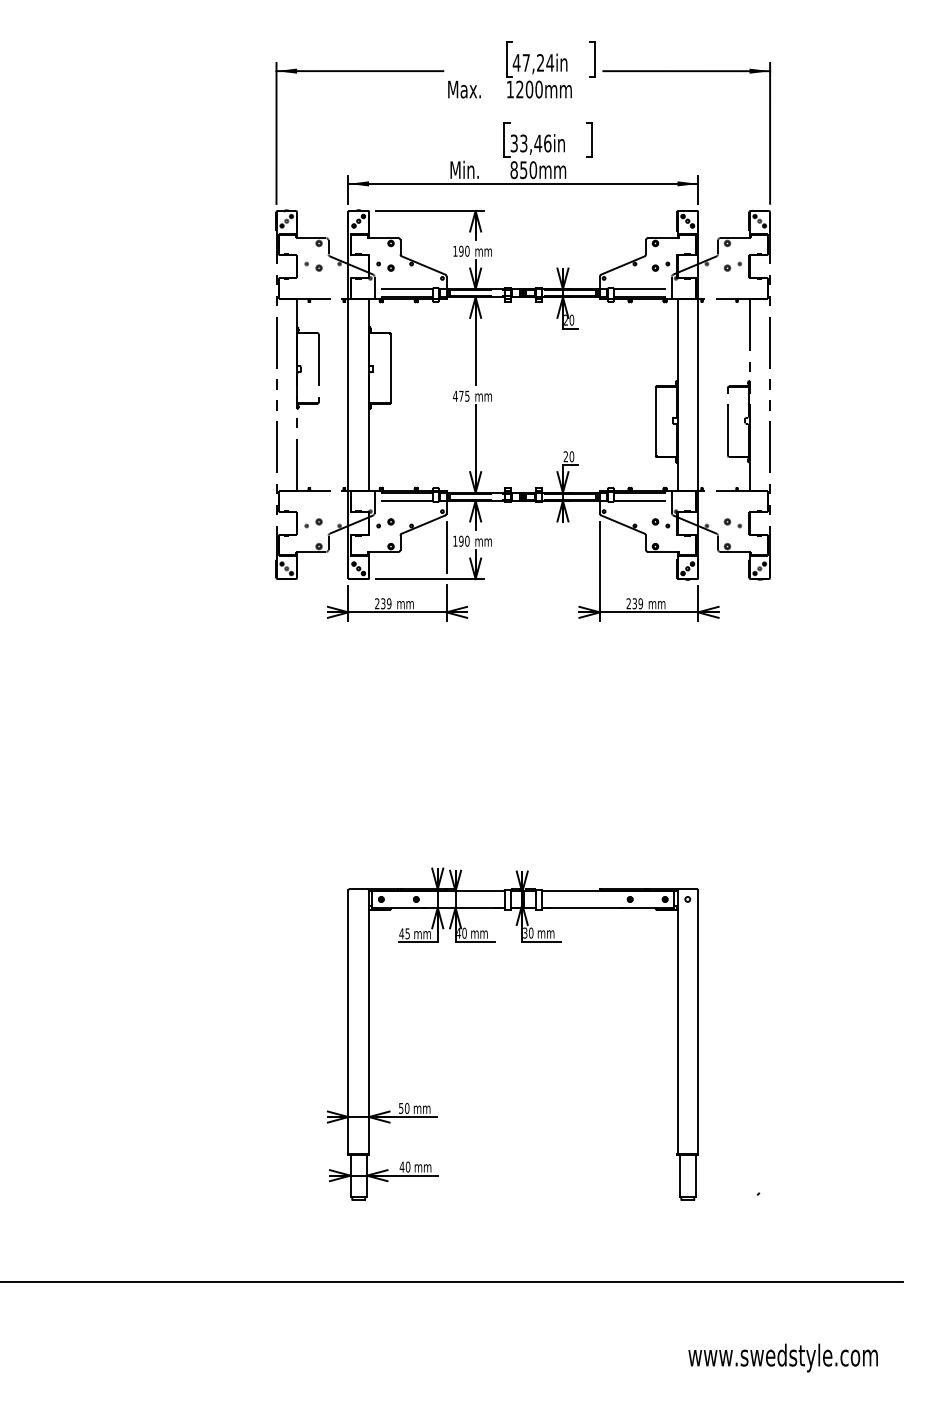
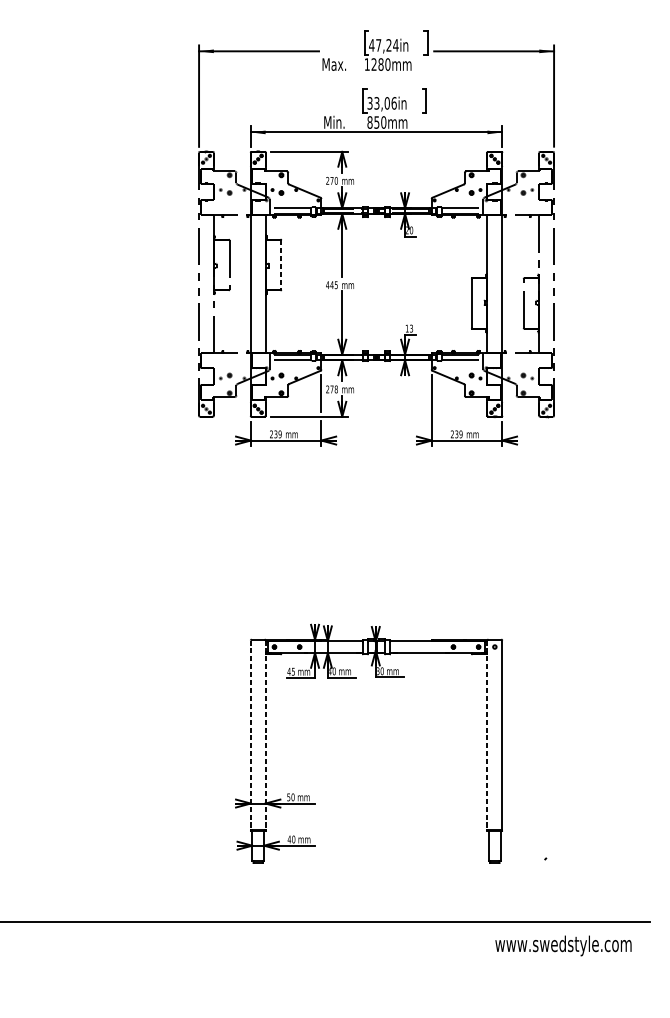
text: (529, 89) -> (381, 64), 1200mm -> 1280mm
text: (538, 143) -> (387, 103), 33,46in -> 33,06in
text: (458, 250) -> (329, 180), 190 -> 270
line: (390, 368) -> (281, 265), solid -> dashed
text: (460, 395) -> (331, 284), 475 -> 445
text: (568, 456) -> (409, 328), 20 -> 13
text: (461, 540) -> (332, 388), 190 -> 278
line: (348, 1021) -> (250, 734), solid -> dashed
line: (369, 1021) -> (265, 734), solid -> dashed
line: (677, 1021) -> (487, 734), solid -> dashed
text: (782, 1357) -> (562, 945), moved

